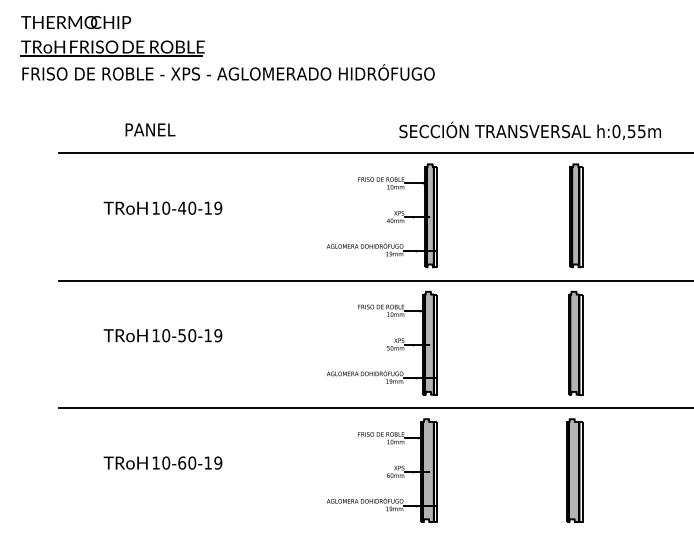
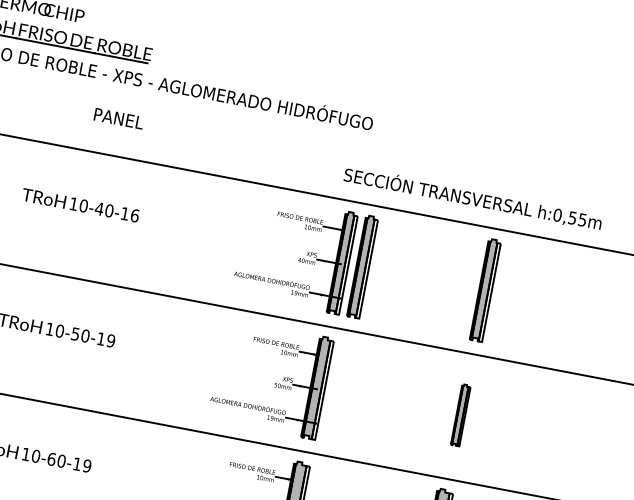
text: (150, 129) -> (119, 118), moved
text: (529, 130) -> (472, 197), moved
text: (218, 207) -> (135, 215), 10-40-19 -> 10-40-16
part: (451, 215) -> (362, 266), added
part: (575, 342) -> (460, 414), size x0.6

